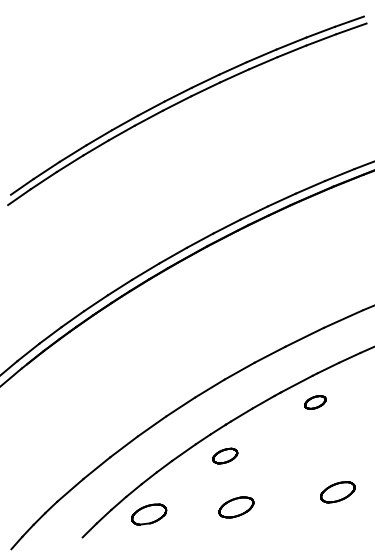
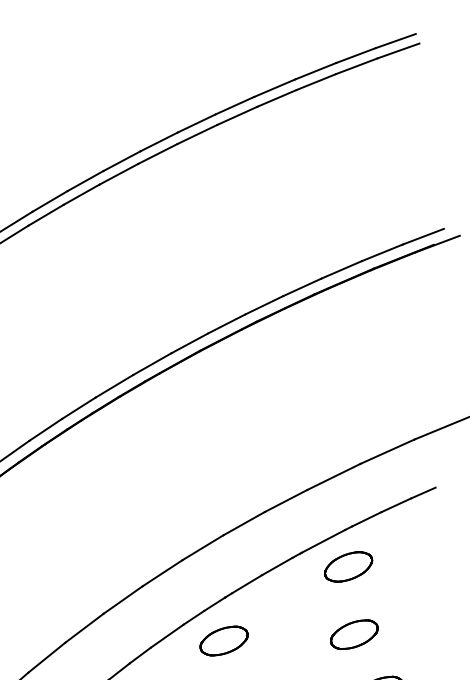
part: (315, 402) -> (348, 566), size x1.67
part: (319, 451) -> (354, 634), added
part: (225, 455) -> (224, 640), size x1.43

